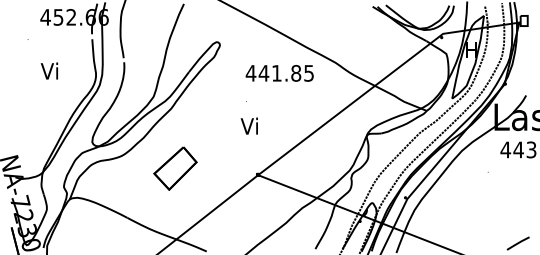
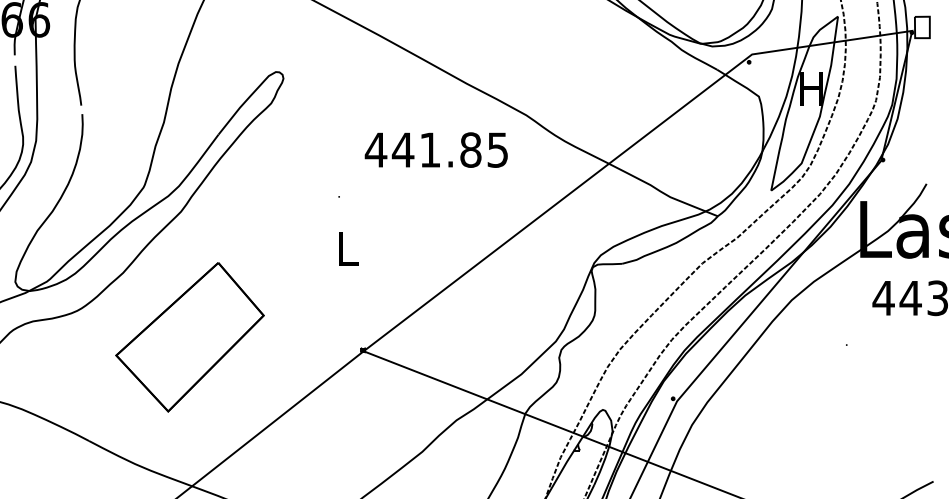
text: (279, 73) -> (435, 150), moved
text: (248, 125) -> (343, 246), Vi -> L
part: (175, 168) -> (190, 337), size x1.67

